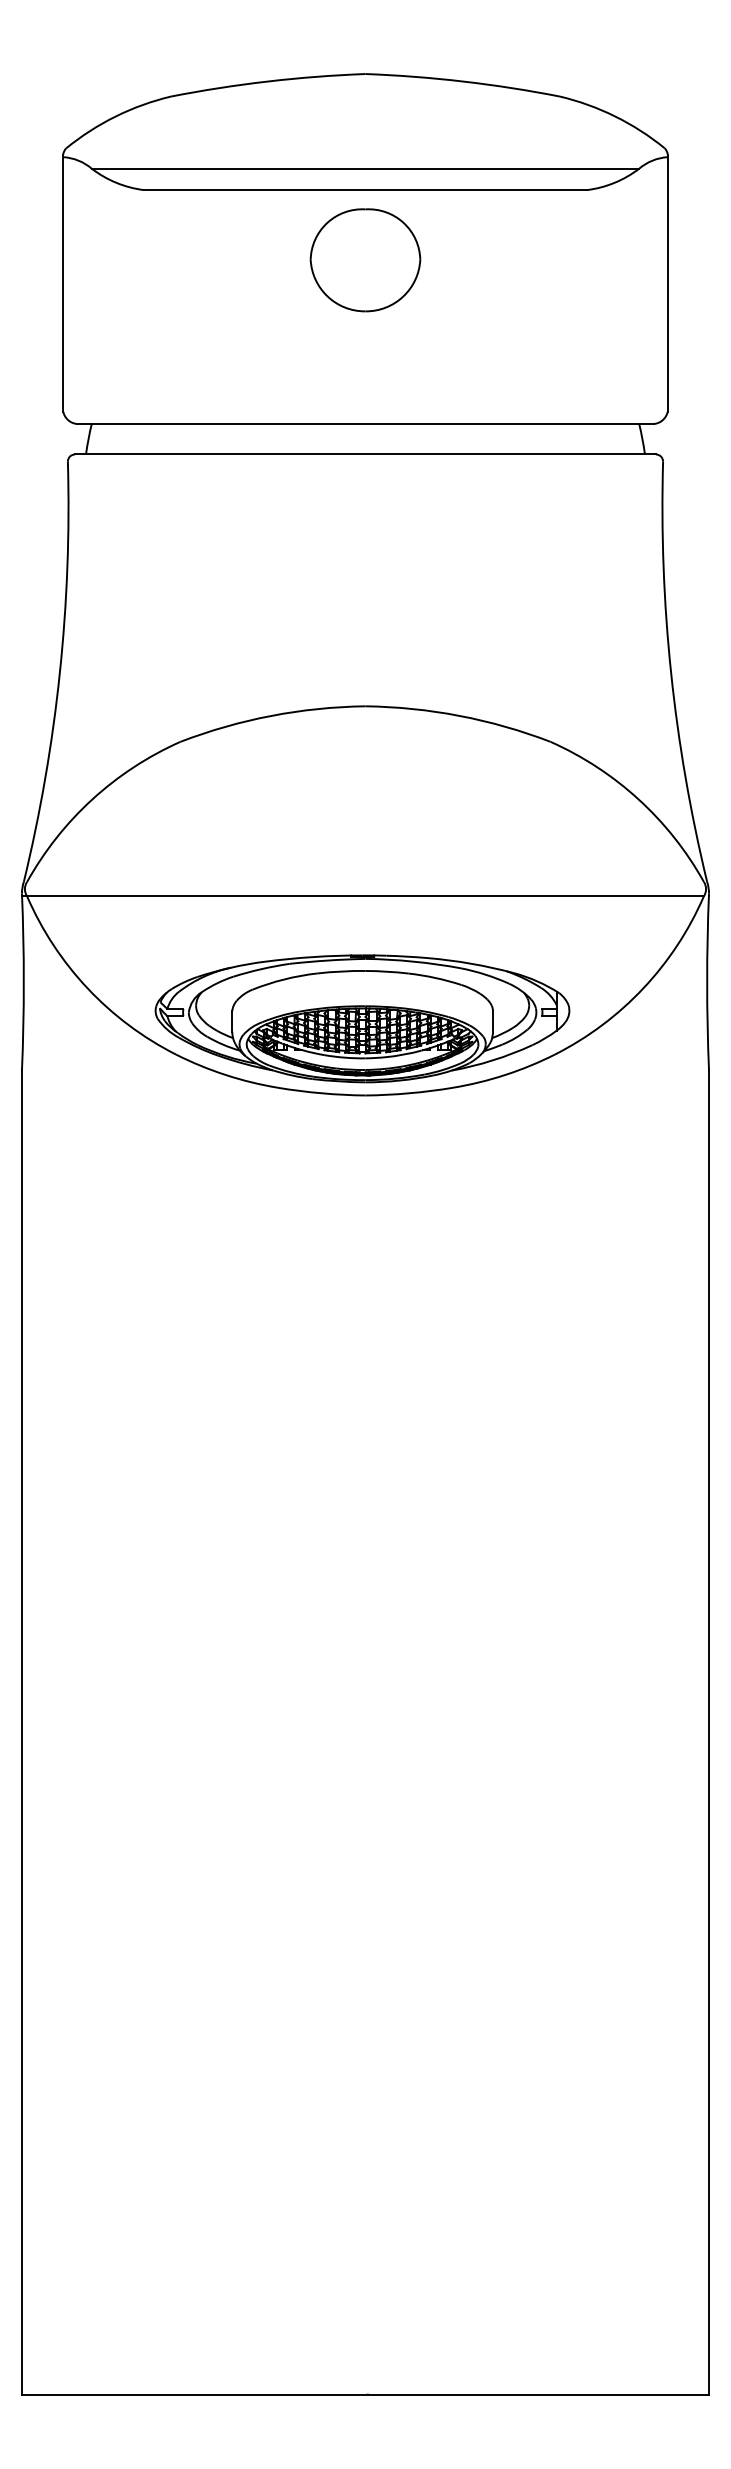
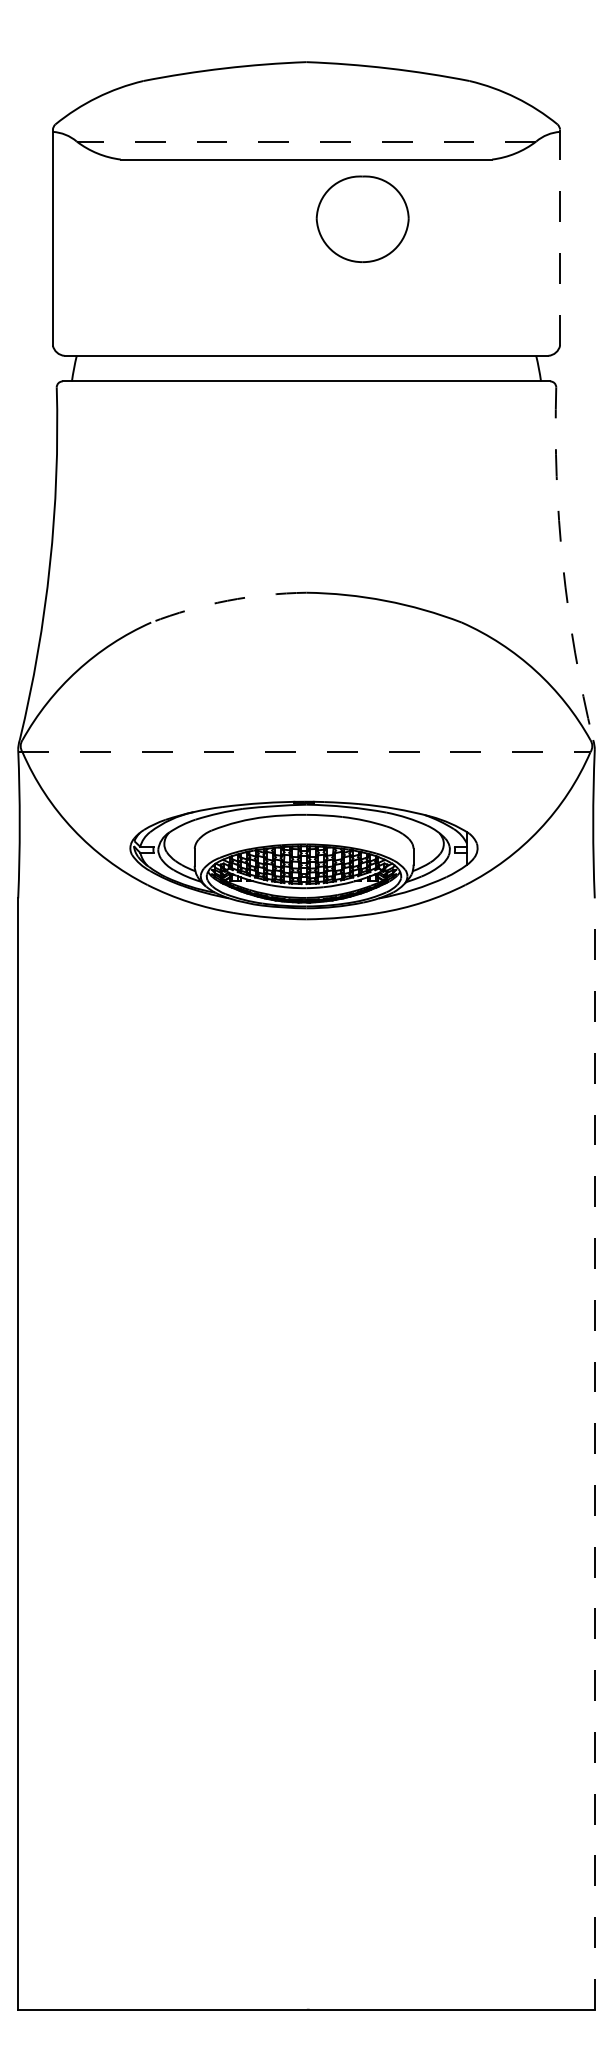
line: (365, 168) -> (306, 141), solid -> dashed
part: (365, 260) -> (362, 219), moved
line: (667, 283) -> (559, 237), solid -> dashed
arc: (671, 673) -> (563, 565), solid -> dashed
arc: (271, 715) -> (227, 600), solid -> dashed
line: (362, 896) -> (303, 752), solid -> dashed
line: (709, 1732) -> (595, 1453), solid -> dashed

